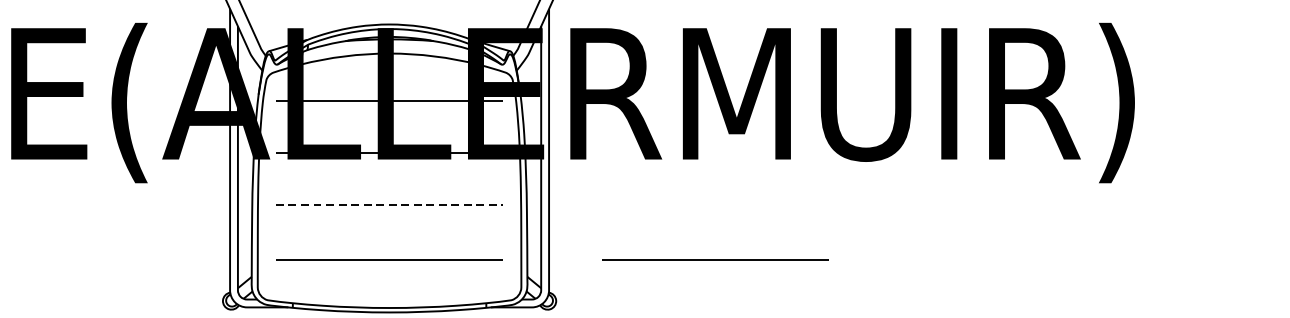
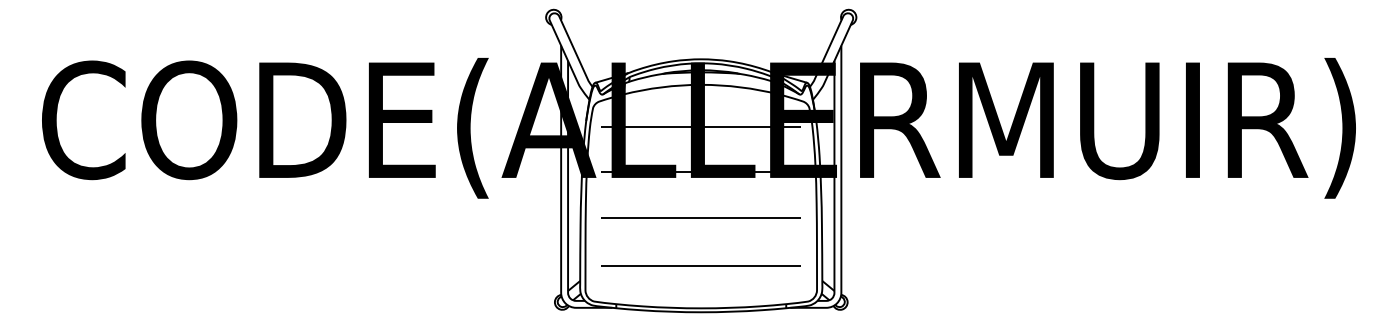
line: (389, 204) -> (701, 217), dashed -> solid
line: (714, 259) -> (986, 265), removed

